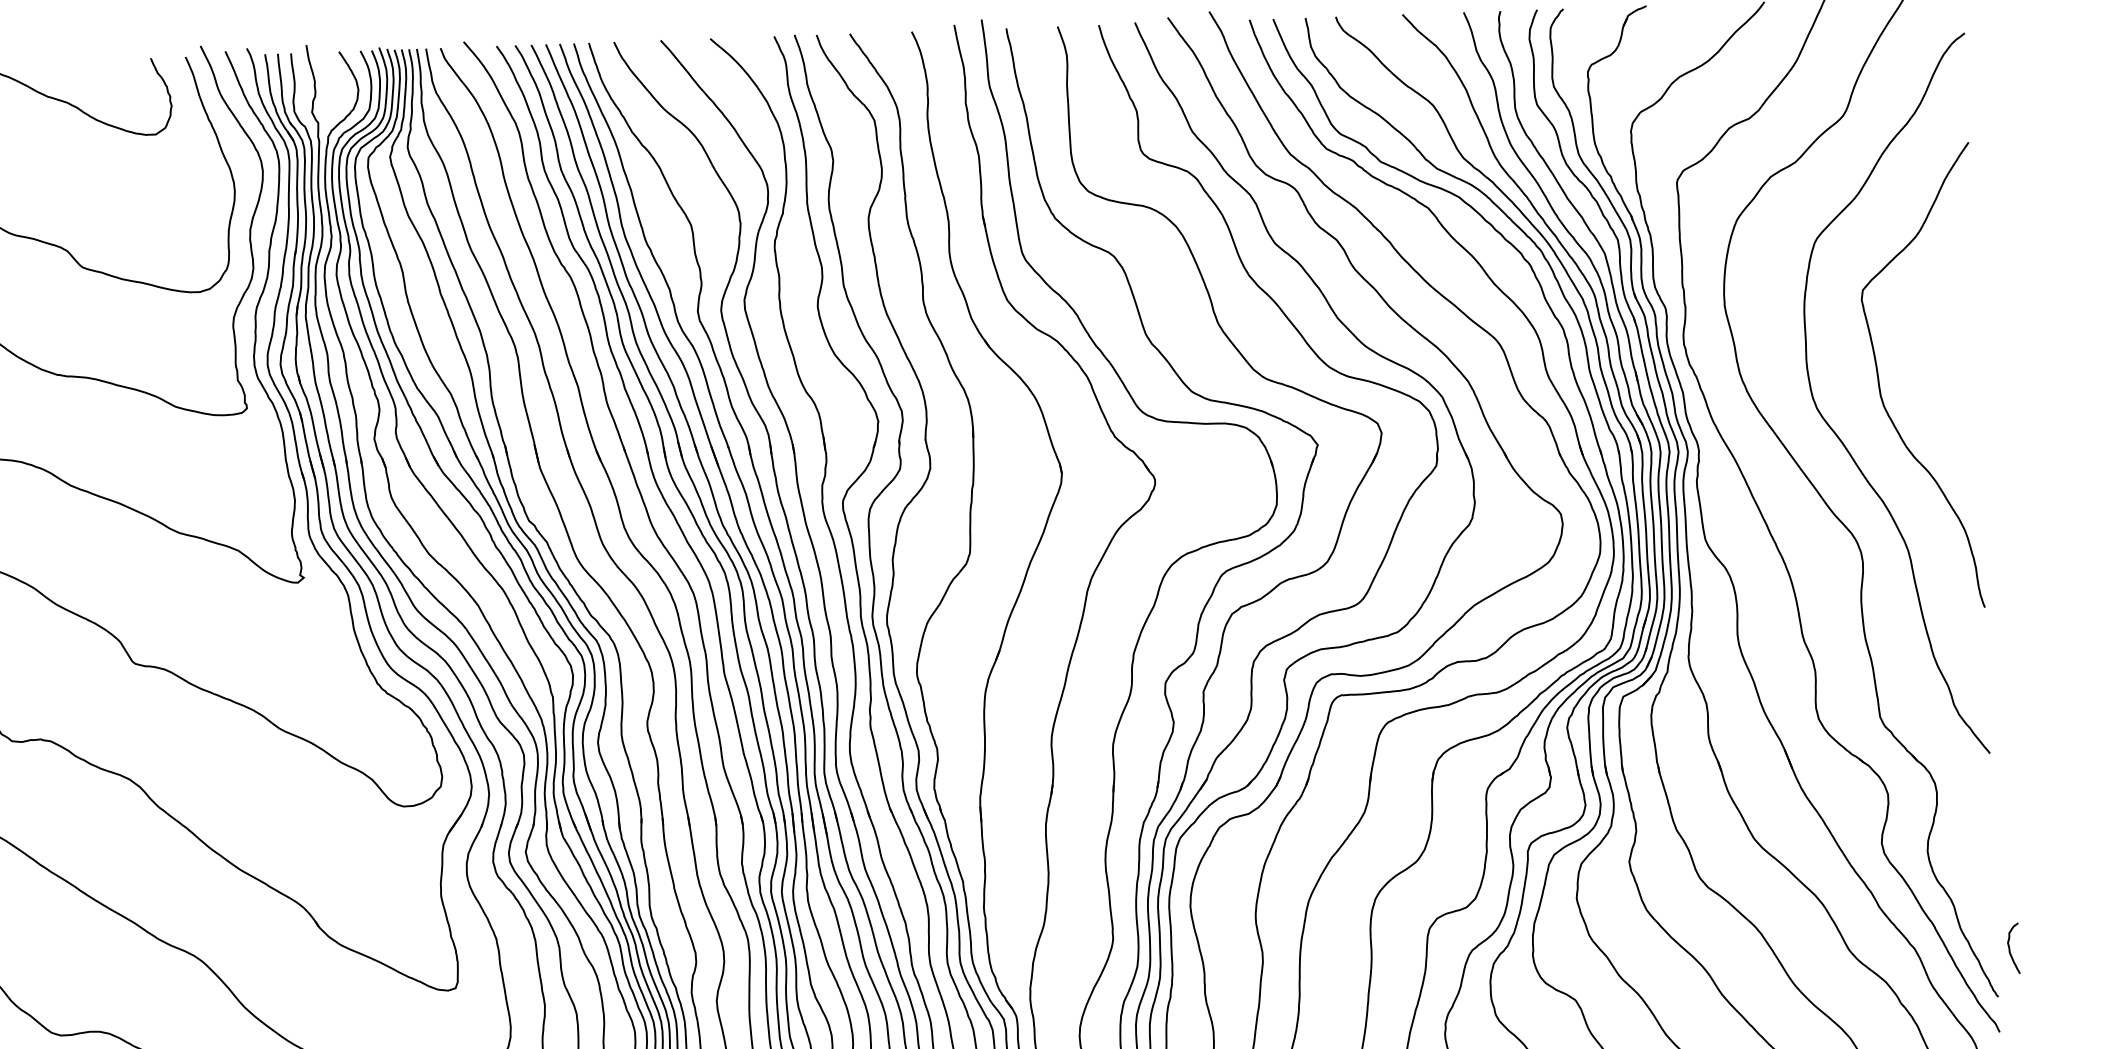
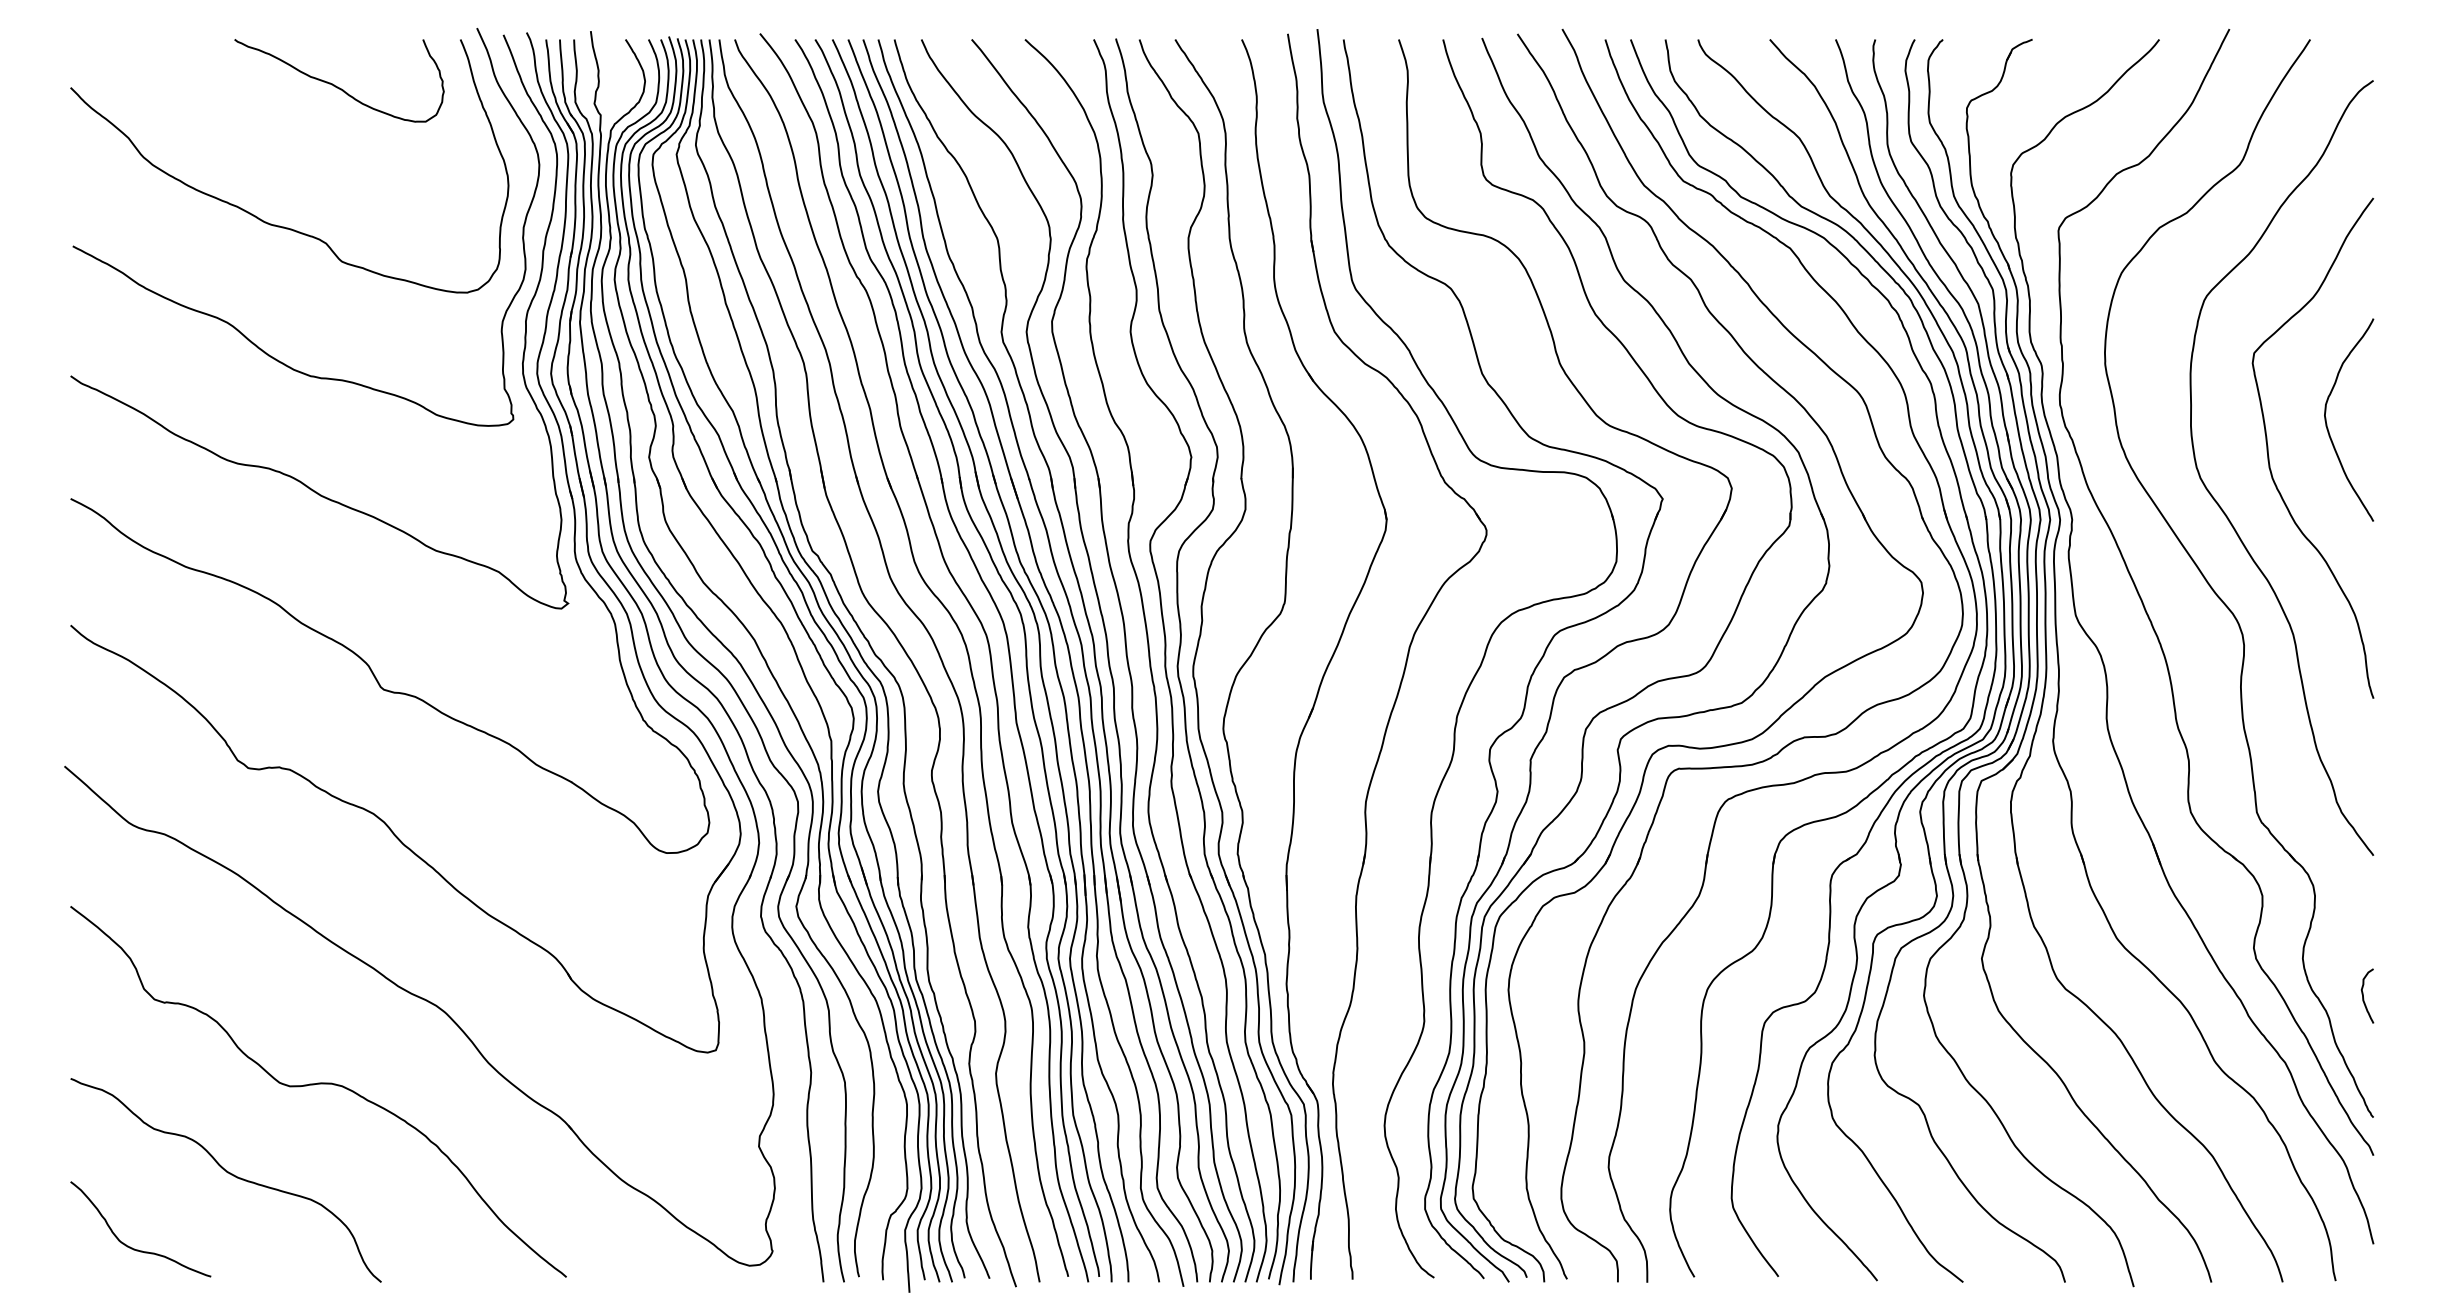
curve: (1933, 353) -> (2327, 423), added
curve: (2009, 948) -> (2363, 995), moved

